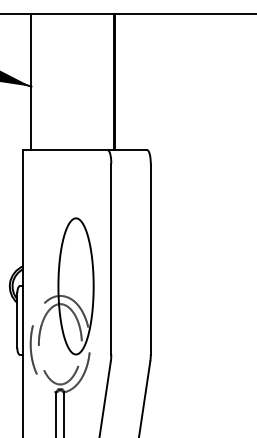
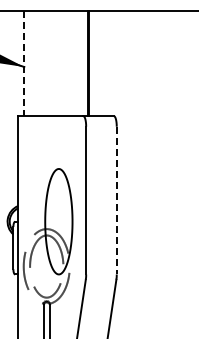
line: (31, 82) -> (24, 63), solid -> dashed
line: (150, 259) -> (116, 200), solid -> dashed

